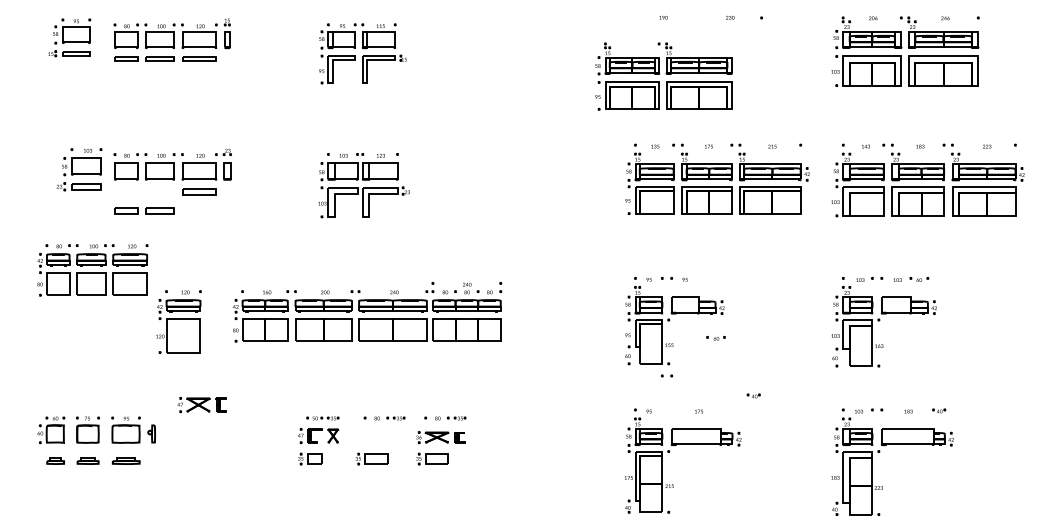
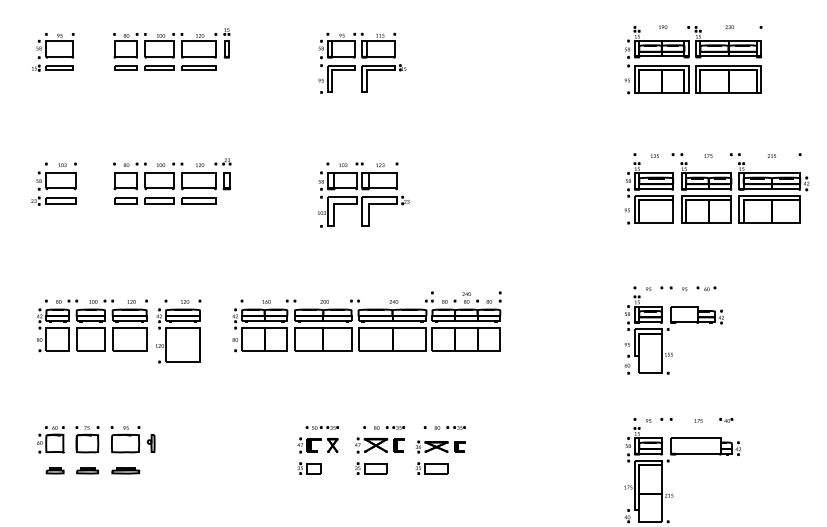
part: (69, 37) -> (53, 51), moved
part: (663, 76) -> (693, 59), moved
part: (79, 169) -> (54, 183), moved
part: (144, 210) -> (144, 200), moved
part: (92, 270) -> (92, 325), moved
part: (715, 338) -> (706, 288), moved
part: (667, 375) -> (667, 418), moved
part: (753, 395) -> (726, 419), moved
part: (201, 404) -> (379, 444), moved

